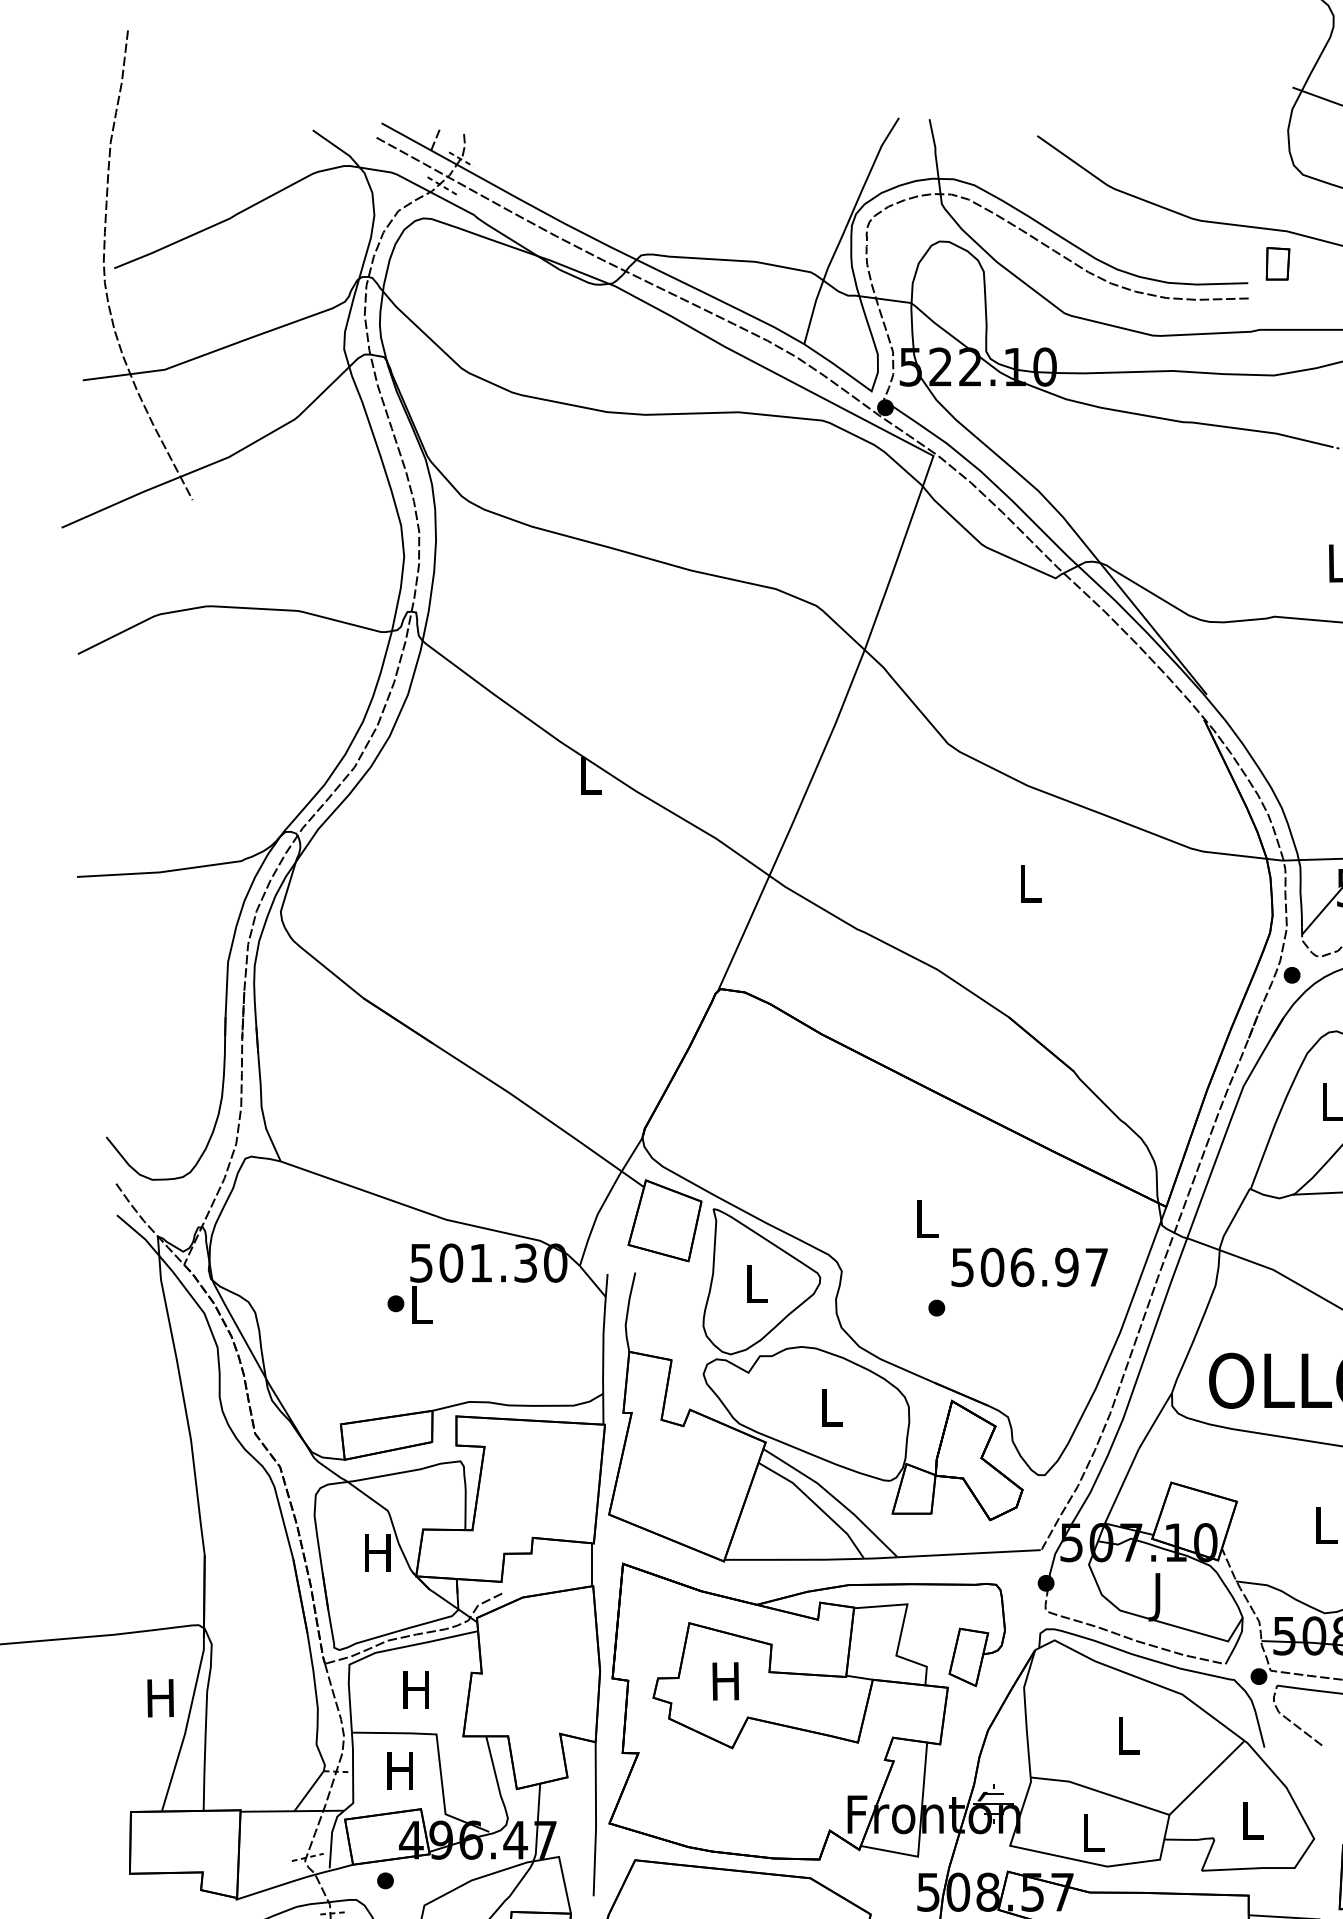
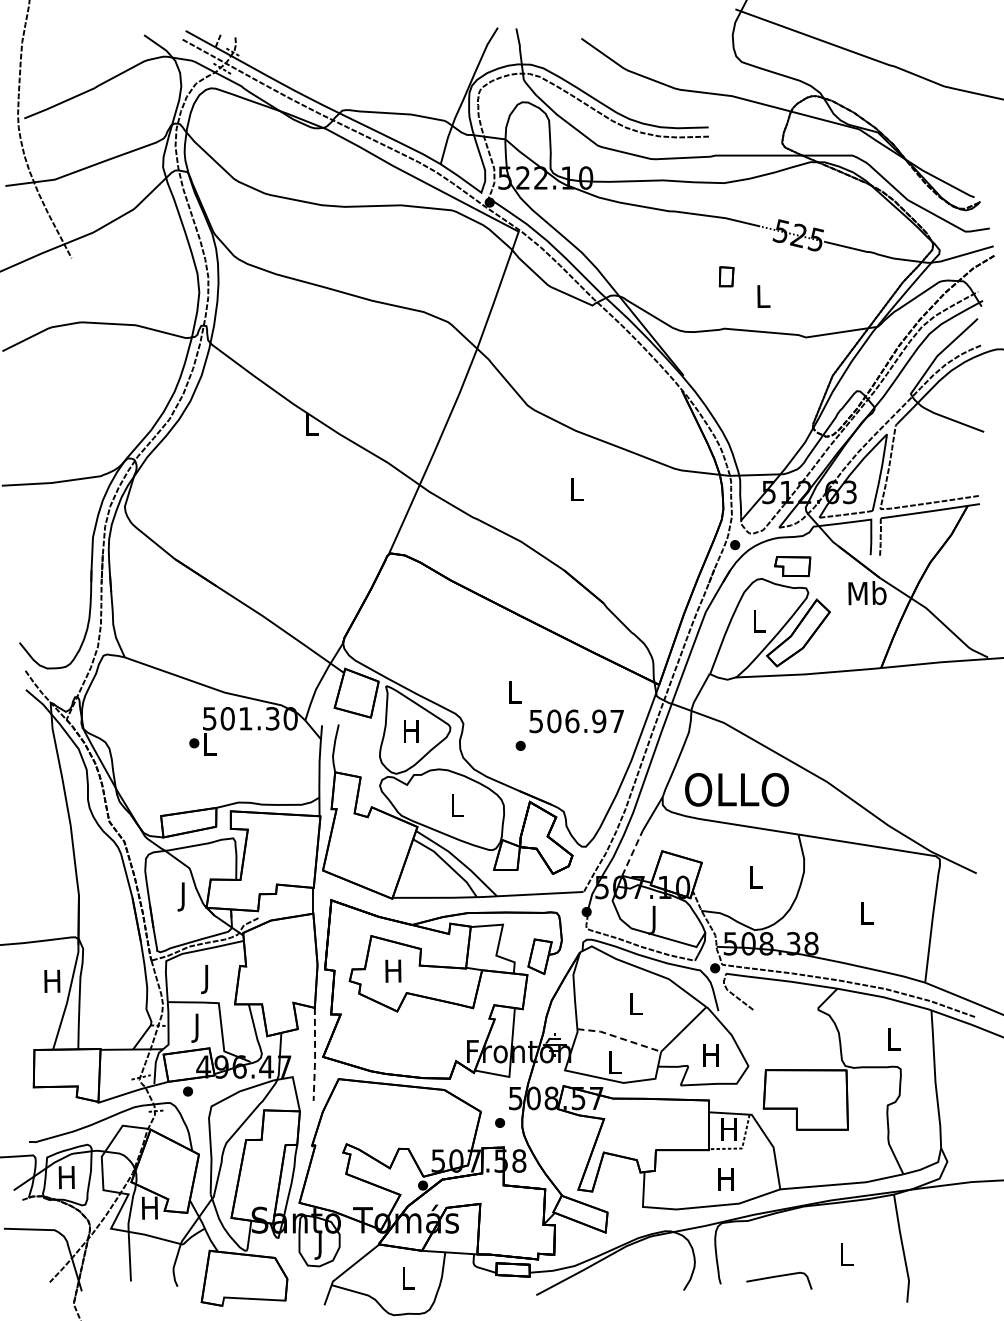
part: (1277, 263) -> (726, 276), moved
text: (755, 1284) -> (411, 731), L -> H
line: (1122, 1486) -> (632, 853), solid -> dashed
text: (376, 1557) -> (182, 896), H -> J
text: (416, 1695) -> (206, 979), H -> J
text: (399, 1774) -> (196, 1027), H -> J
line: (1100, 1791) -> (619, 1037), solid -> dashed
line: (596, 1821) -> (315, 1055), solid -> dashed
text: (1251, 1821) -> (710, 1055), L -> H

